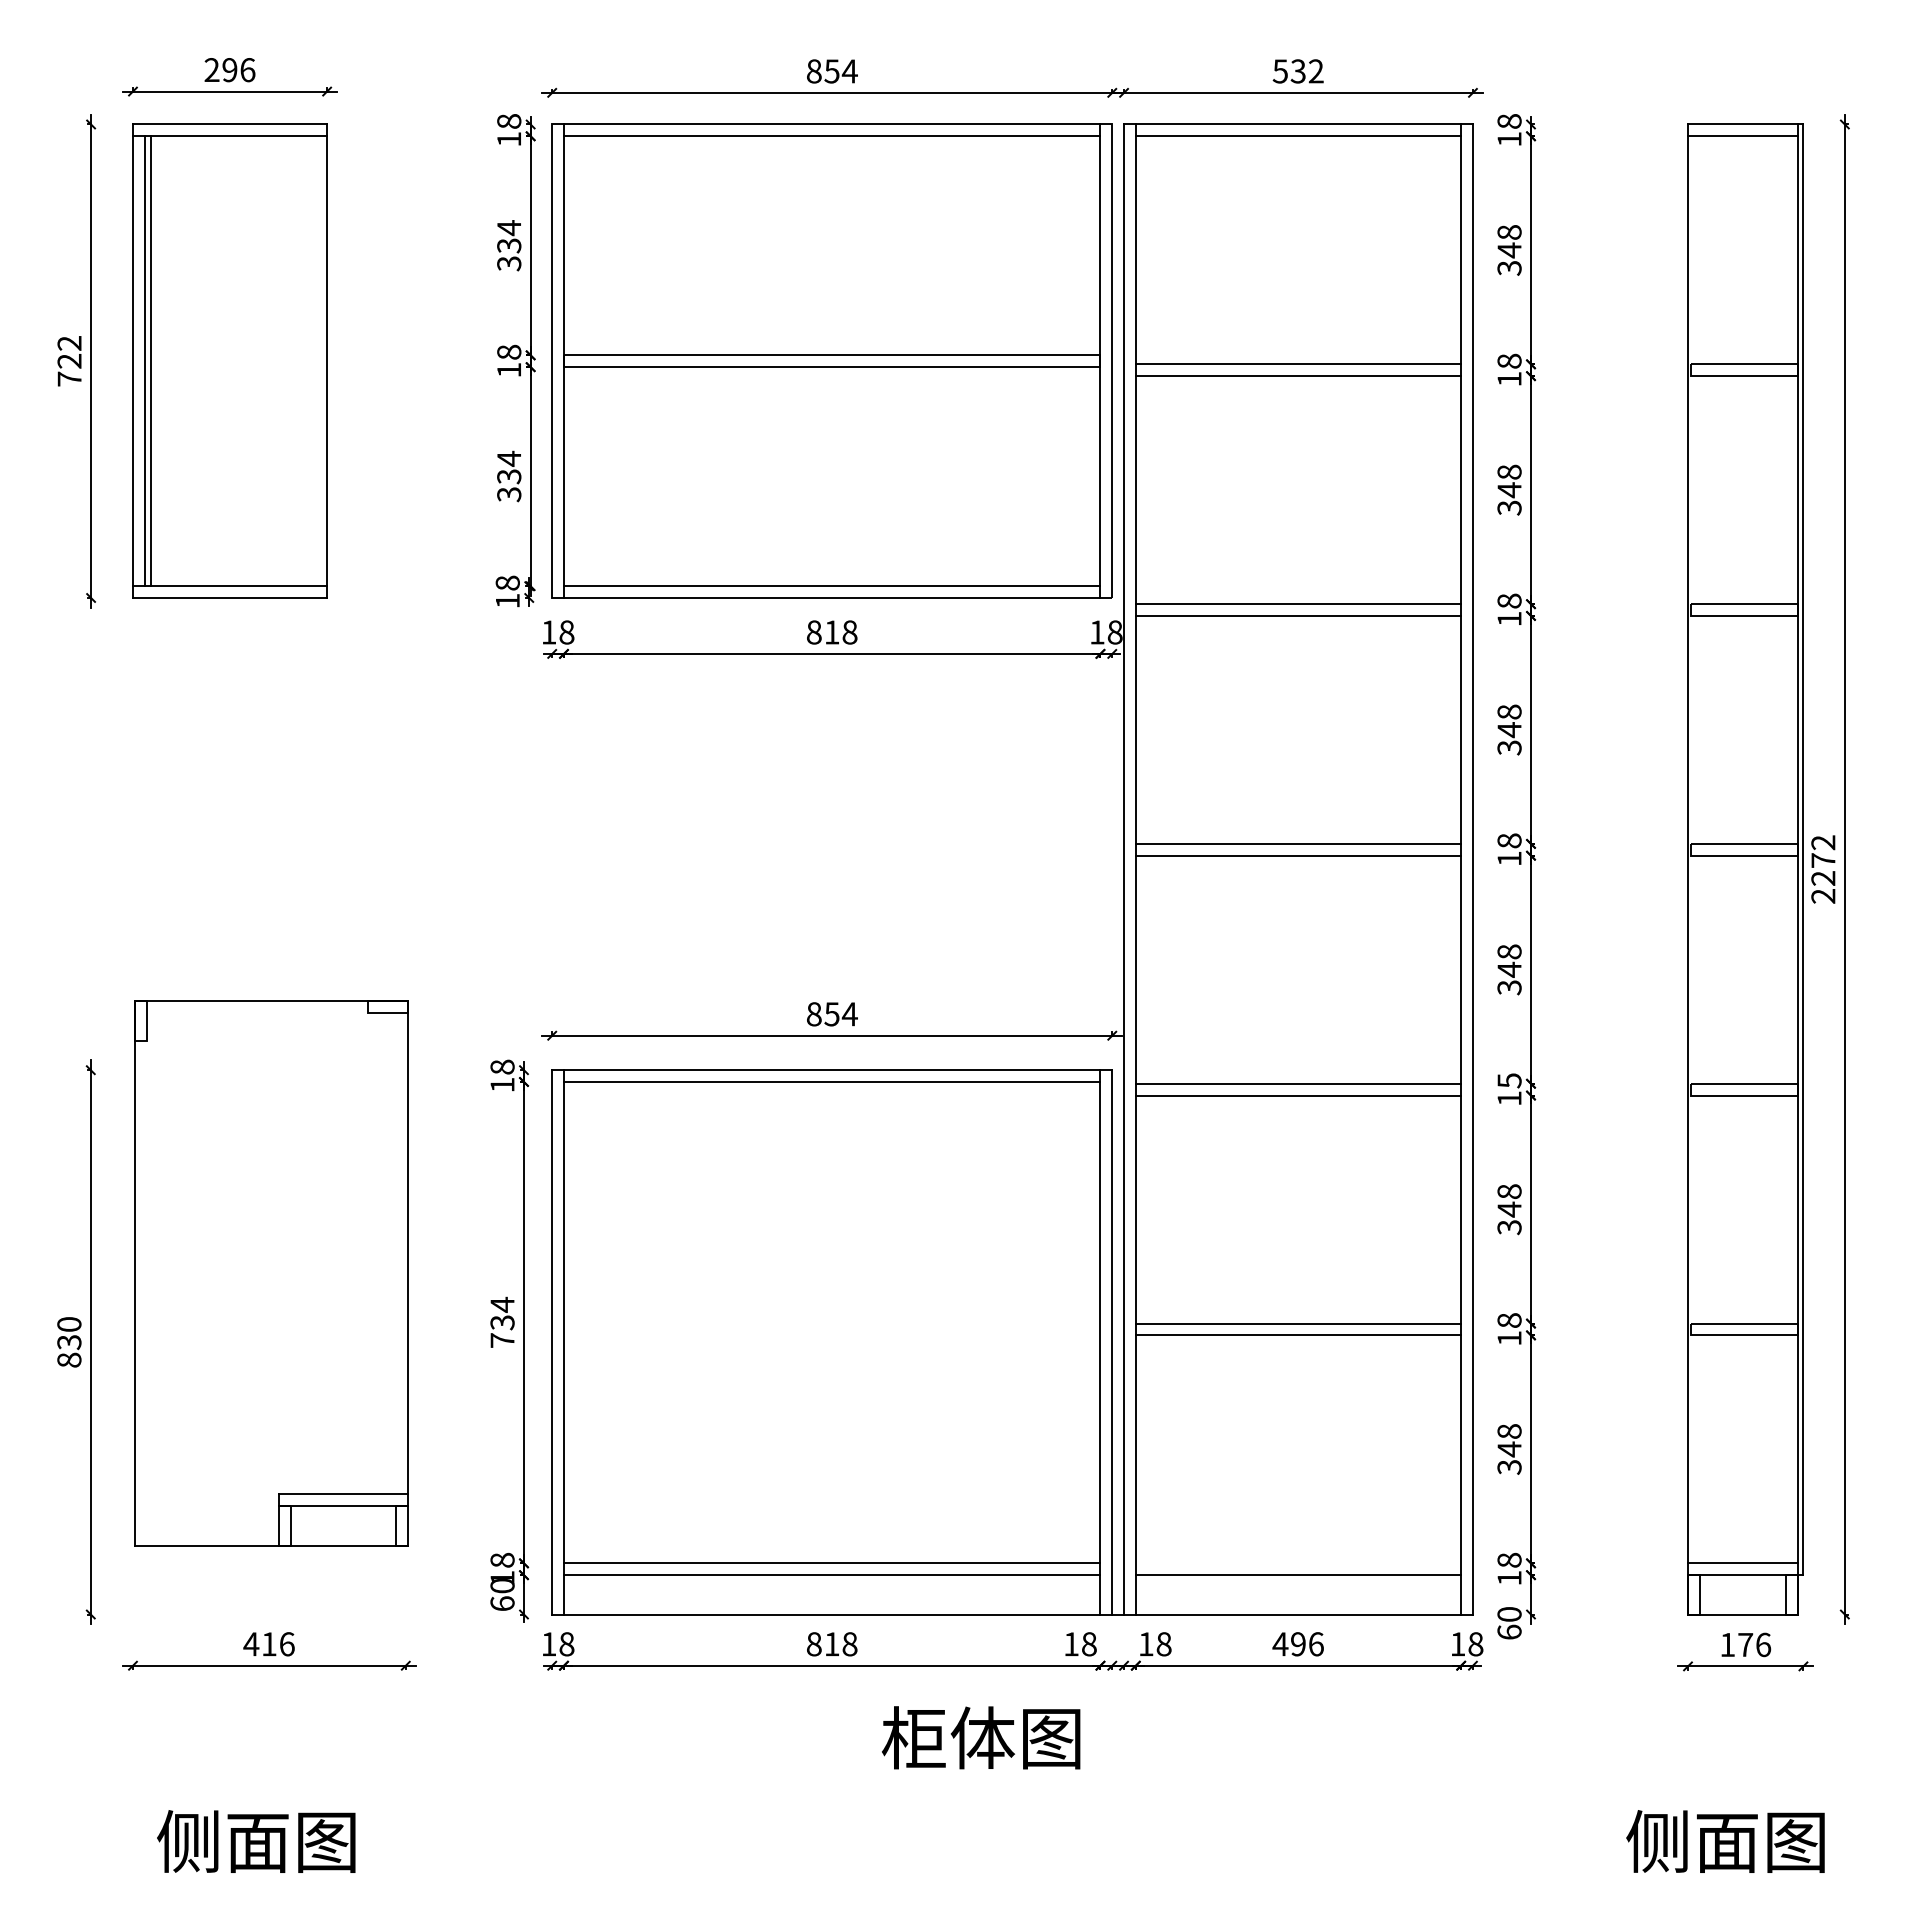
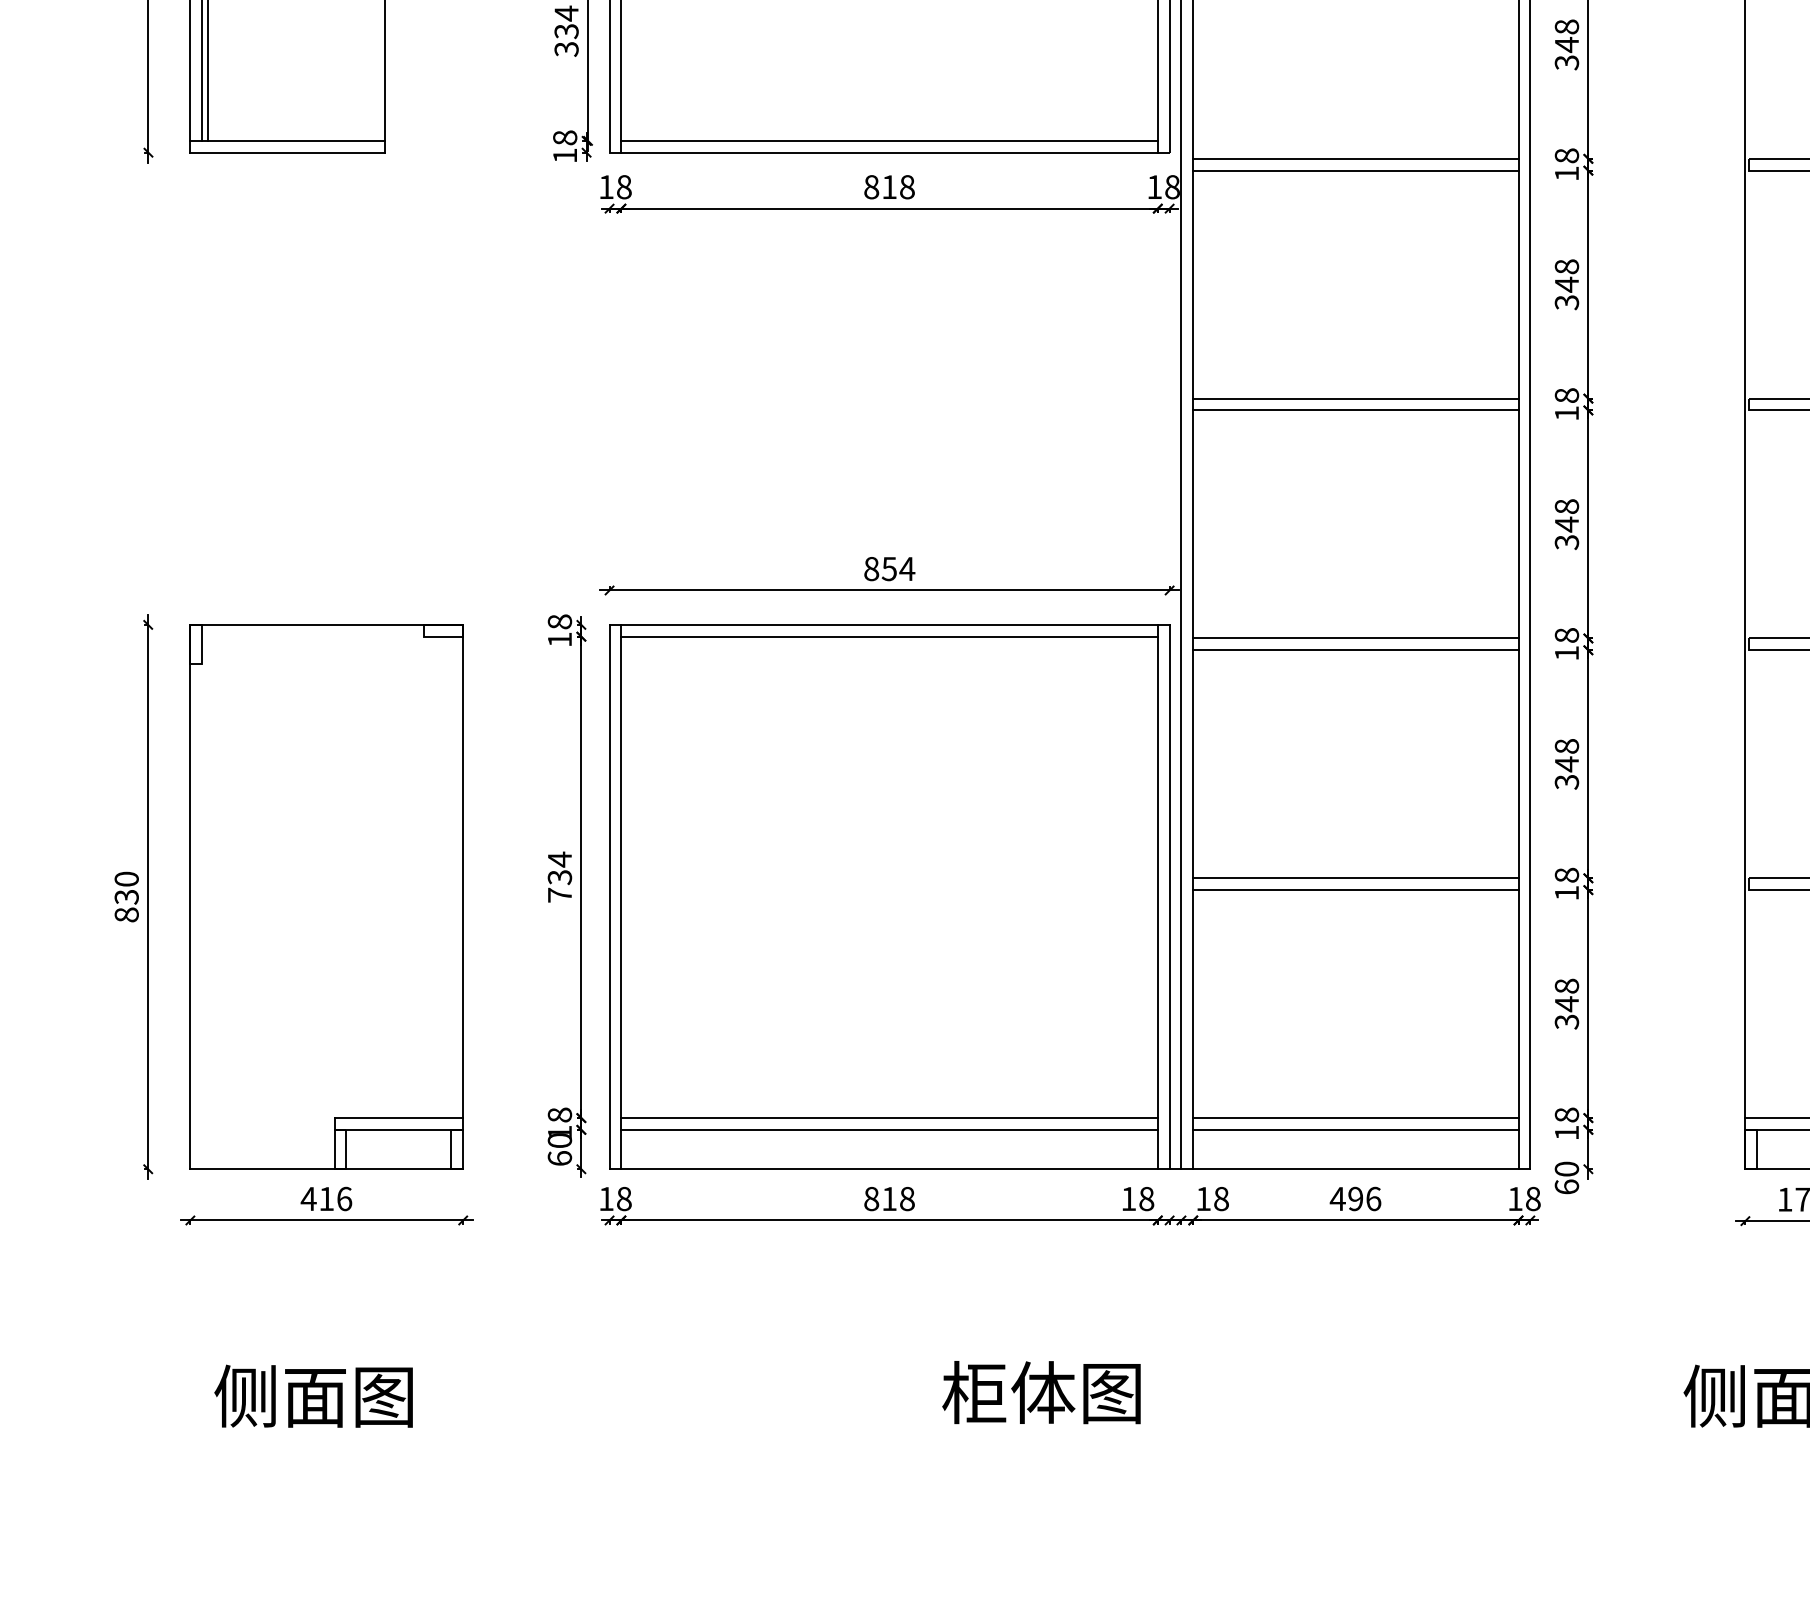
text: (1509, 1080) -> (1566, 635), 15 -> 18
part: (271, 1273) -> (326, 897), moved
line: (1298, 1563) -> (1355, 1118), added
text: (981, 1737) -> (1041, 1392), moved

